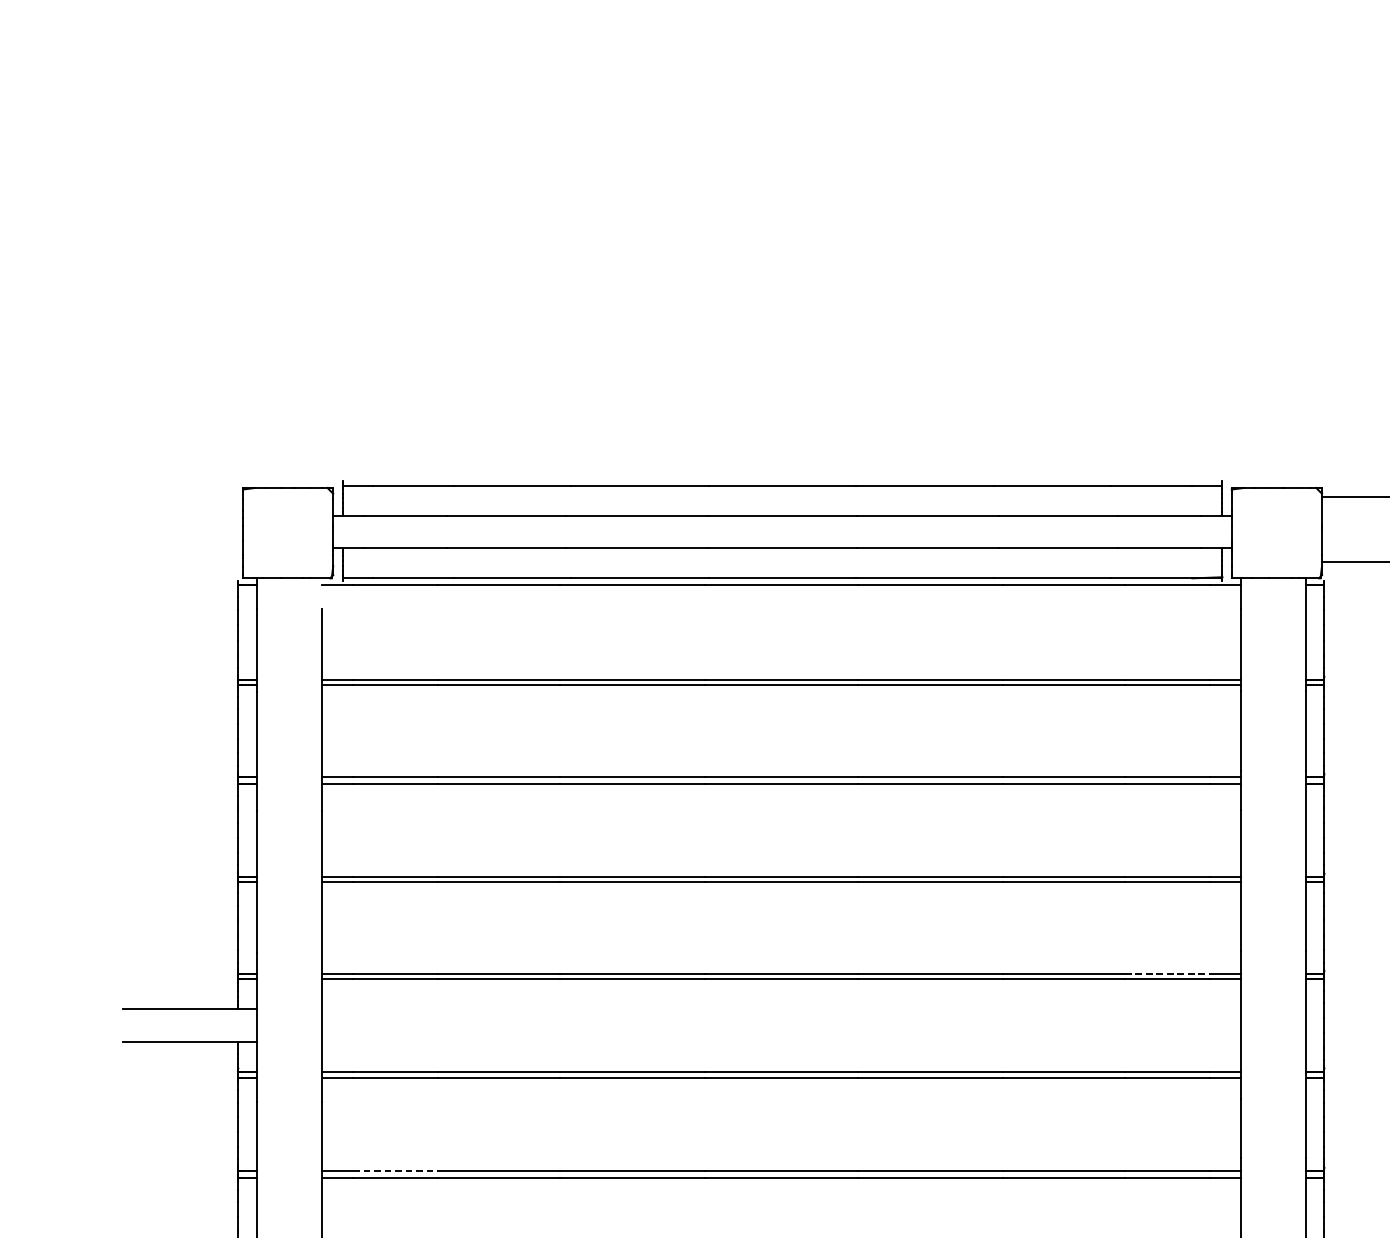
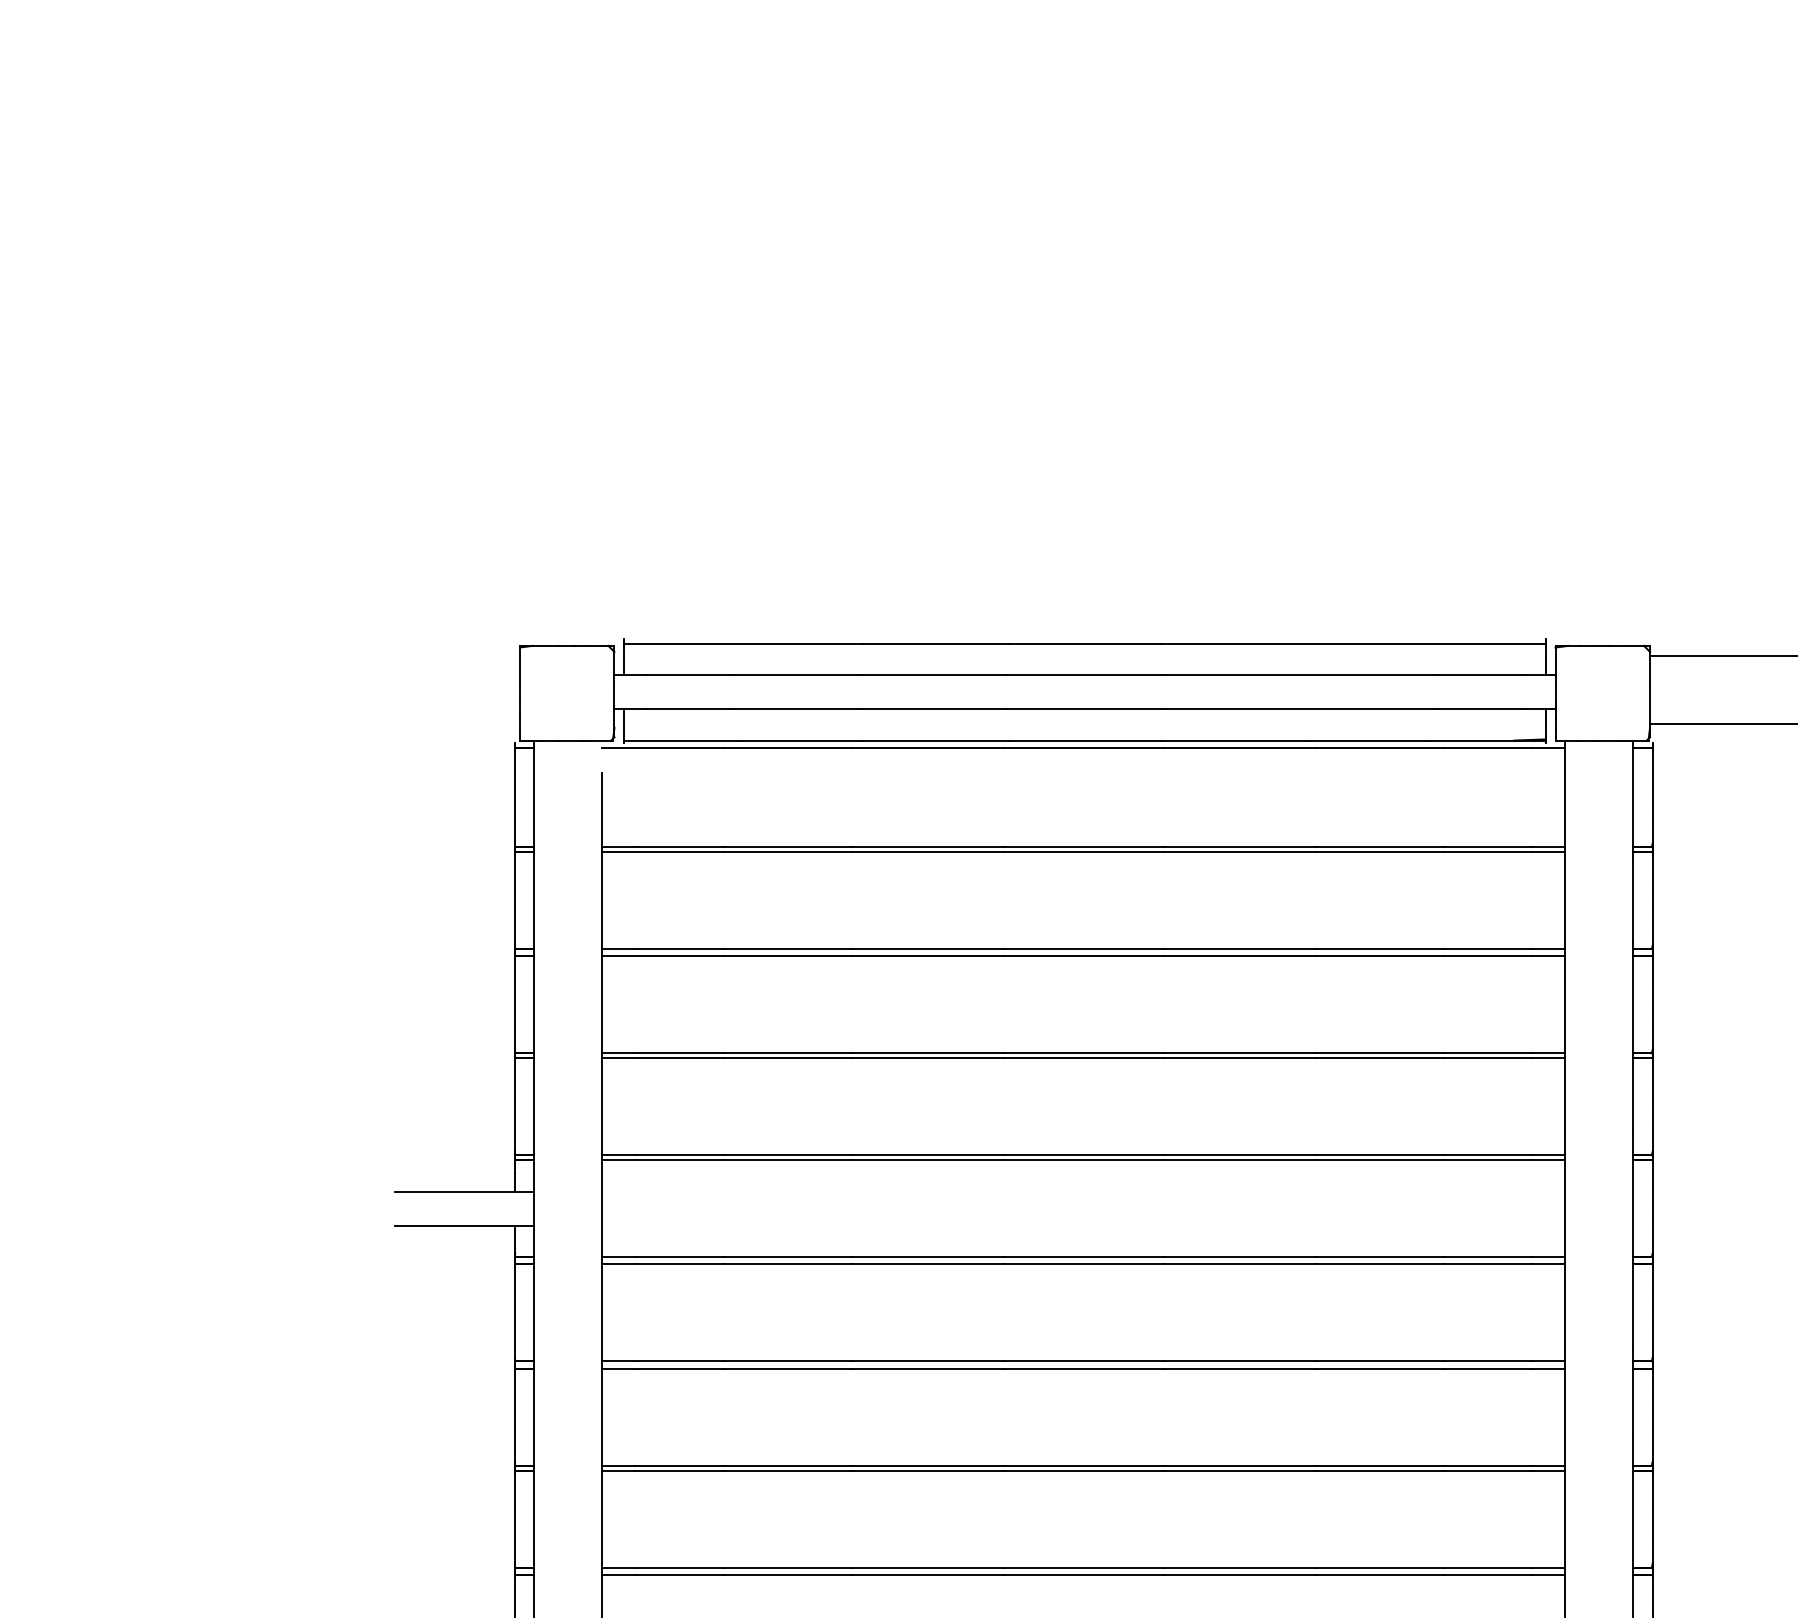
line: (1167, 974) -> (1488, 1155), dashed -> solid
line: (396, 1171) -> (680, 1361), dashed -> solid

